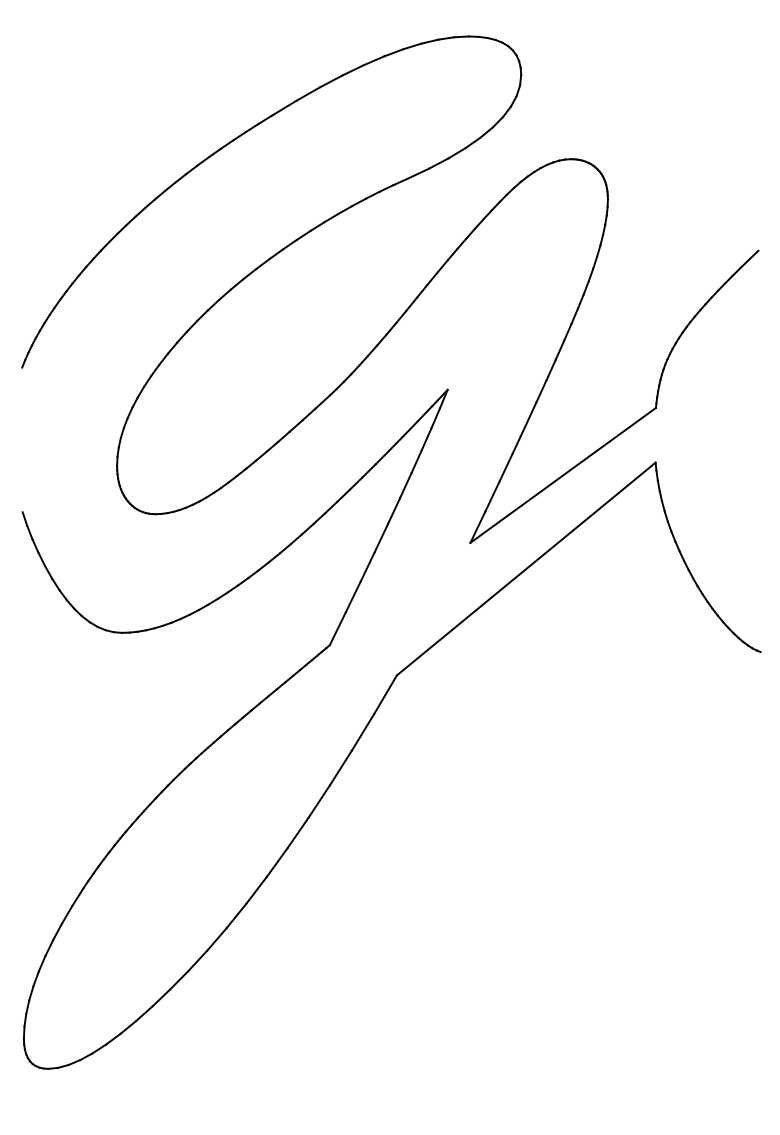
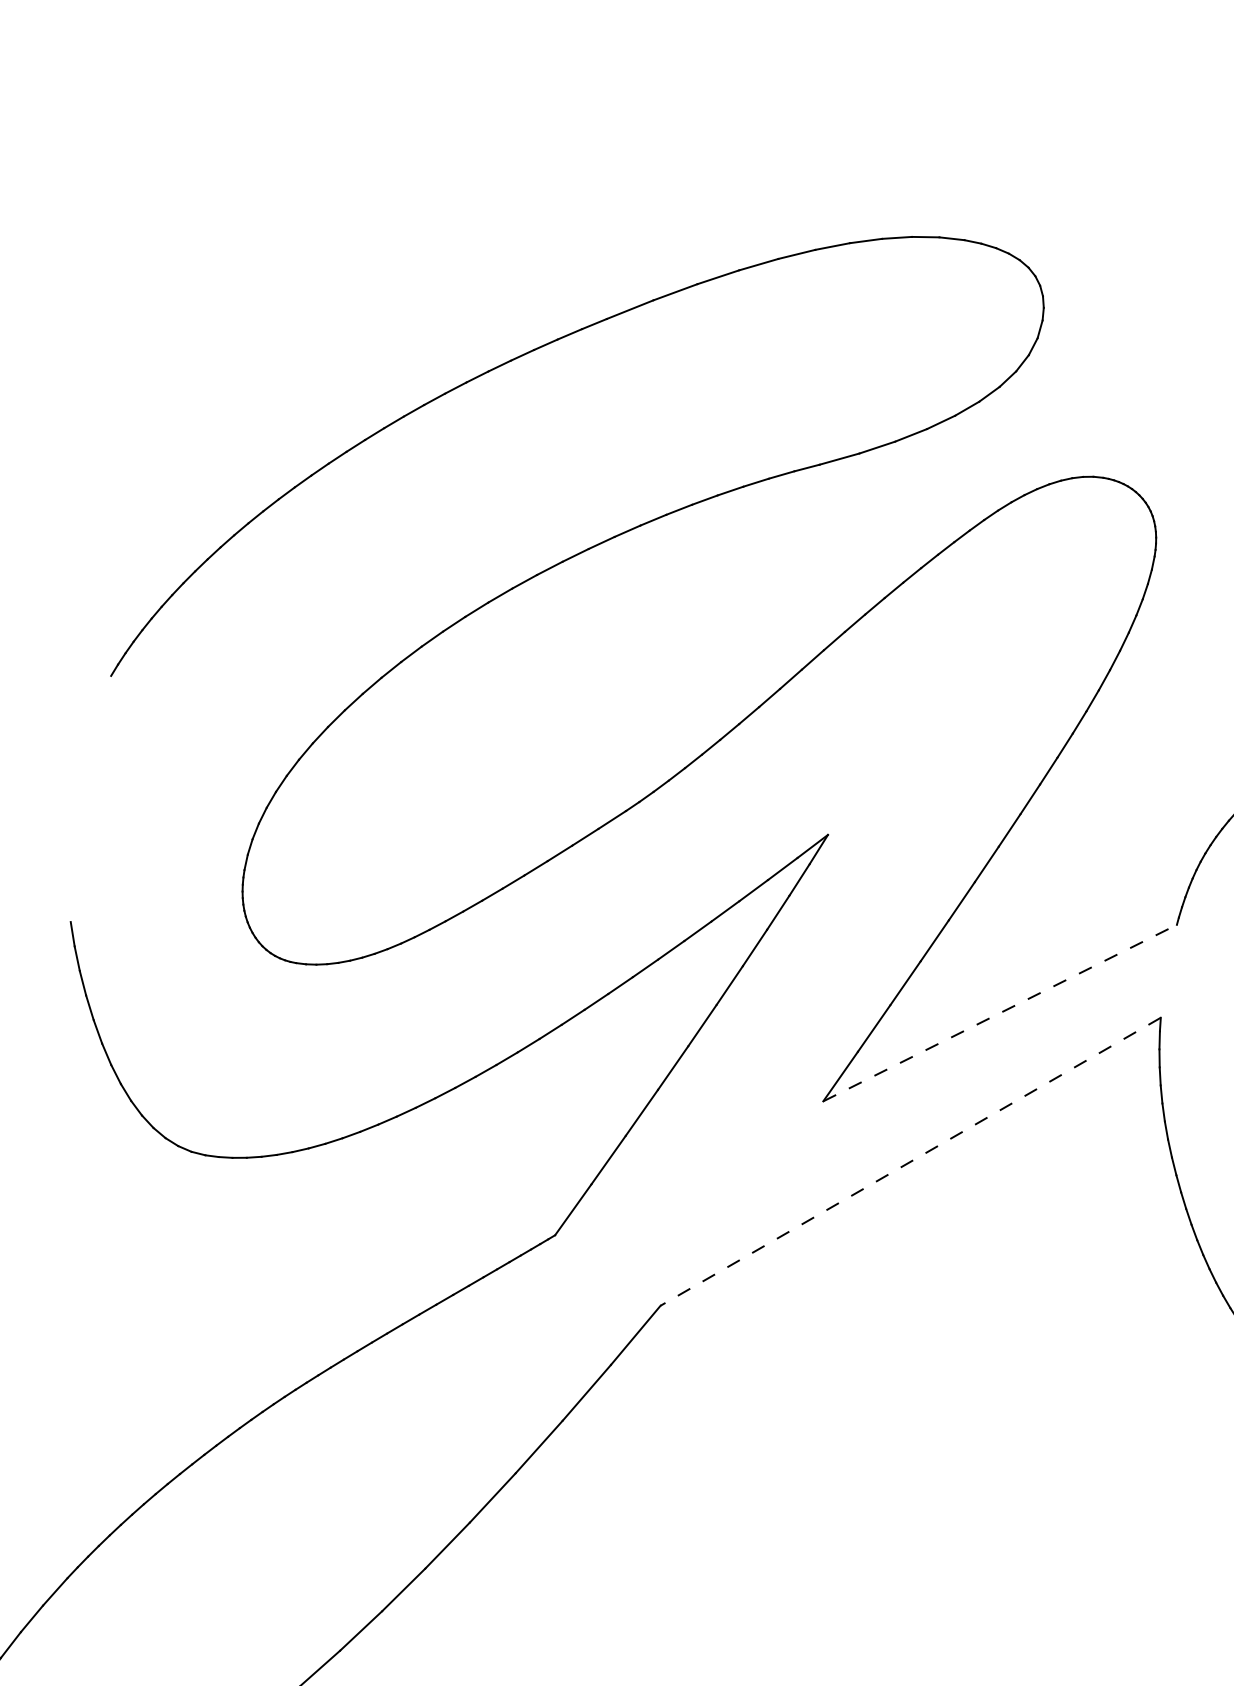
line: (563, 475) -> (1000, 1013), solid -> dashed
line: (525, 569) -> (909, 1162), solid -> dashed

